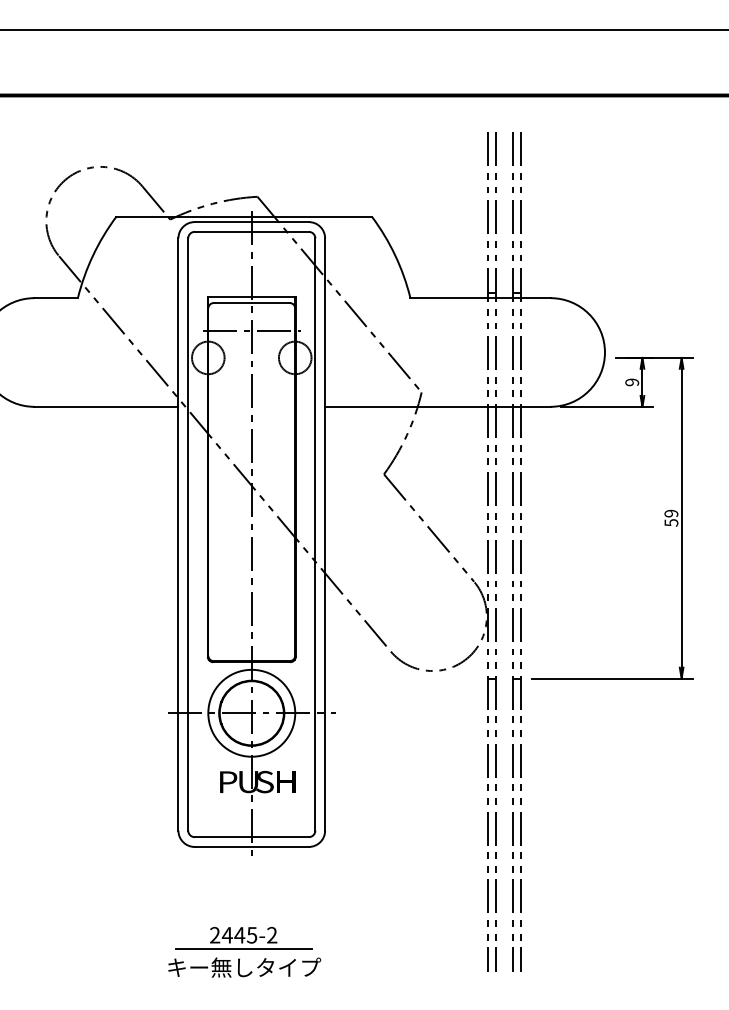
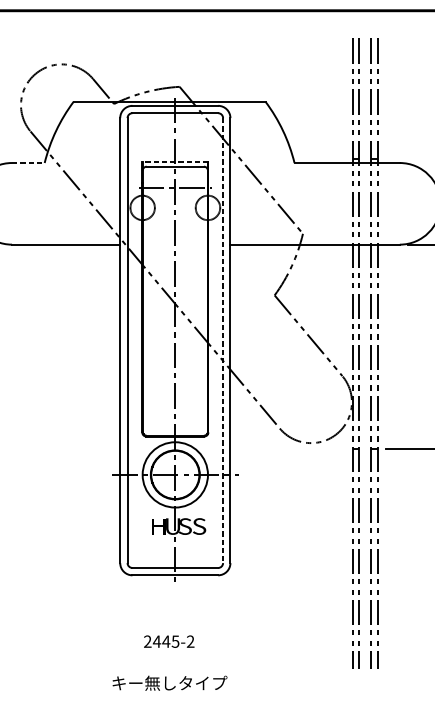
line: (251, 297) -> (175, 162), solid -> dashed
line: (56, 298) -> (28, 163), solid -> dashed
line: (315, 535) -> (223, 341), solid -> dashed
text: (285, 781) -> (200, 526), H -> S
text: (229, 782) -> (158, 526), P -> H
line: (243, 948) -> (169, 651), removed
text: (244, 967) -> (169, 683), moved

